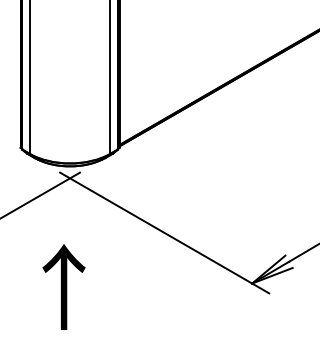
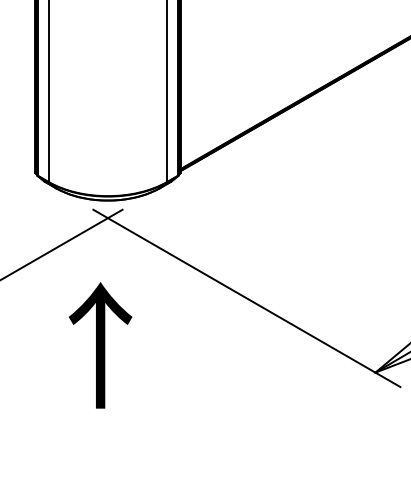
text: (63, 286) -> (99, 344), moved

